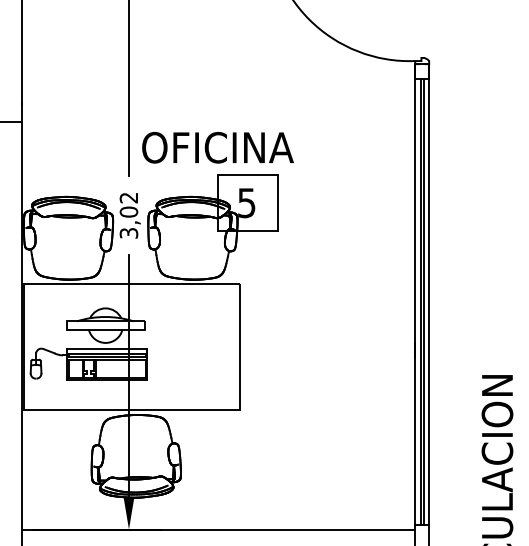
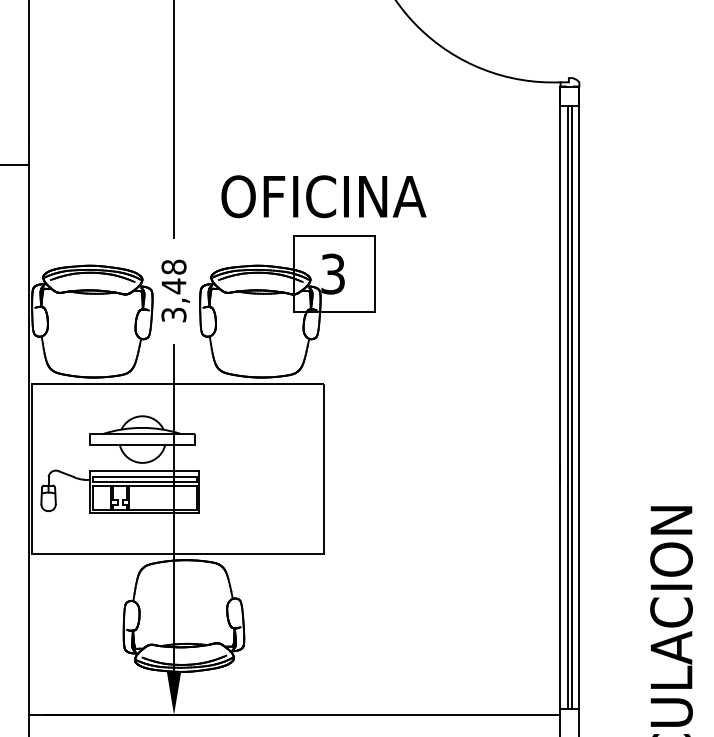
text: (217, 147) -> (323, 196), moved
text: (247, 202) -> (334, 273), 5 -> 3
text: (128, 205) -> (173, 277), 3,02 -> 3,48

